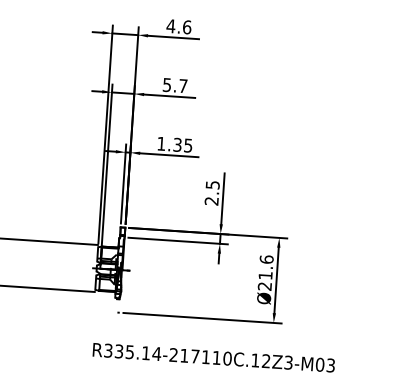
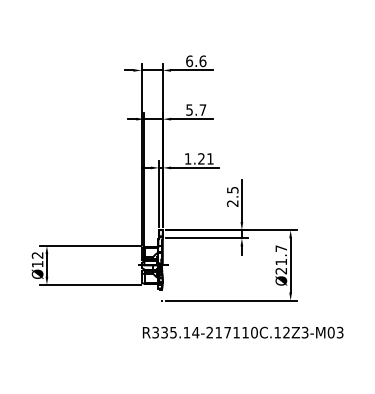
text: (170, 26) -> (189, 61), 4.6 -> 6.6
text: (182, 144) -> (205, 158), 1.35 -> 1.21
text: (266, 259) -> (281, 248), Ø21.6 -> Ø21.7

